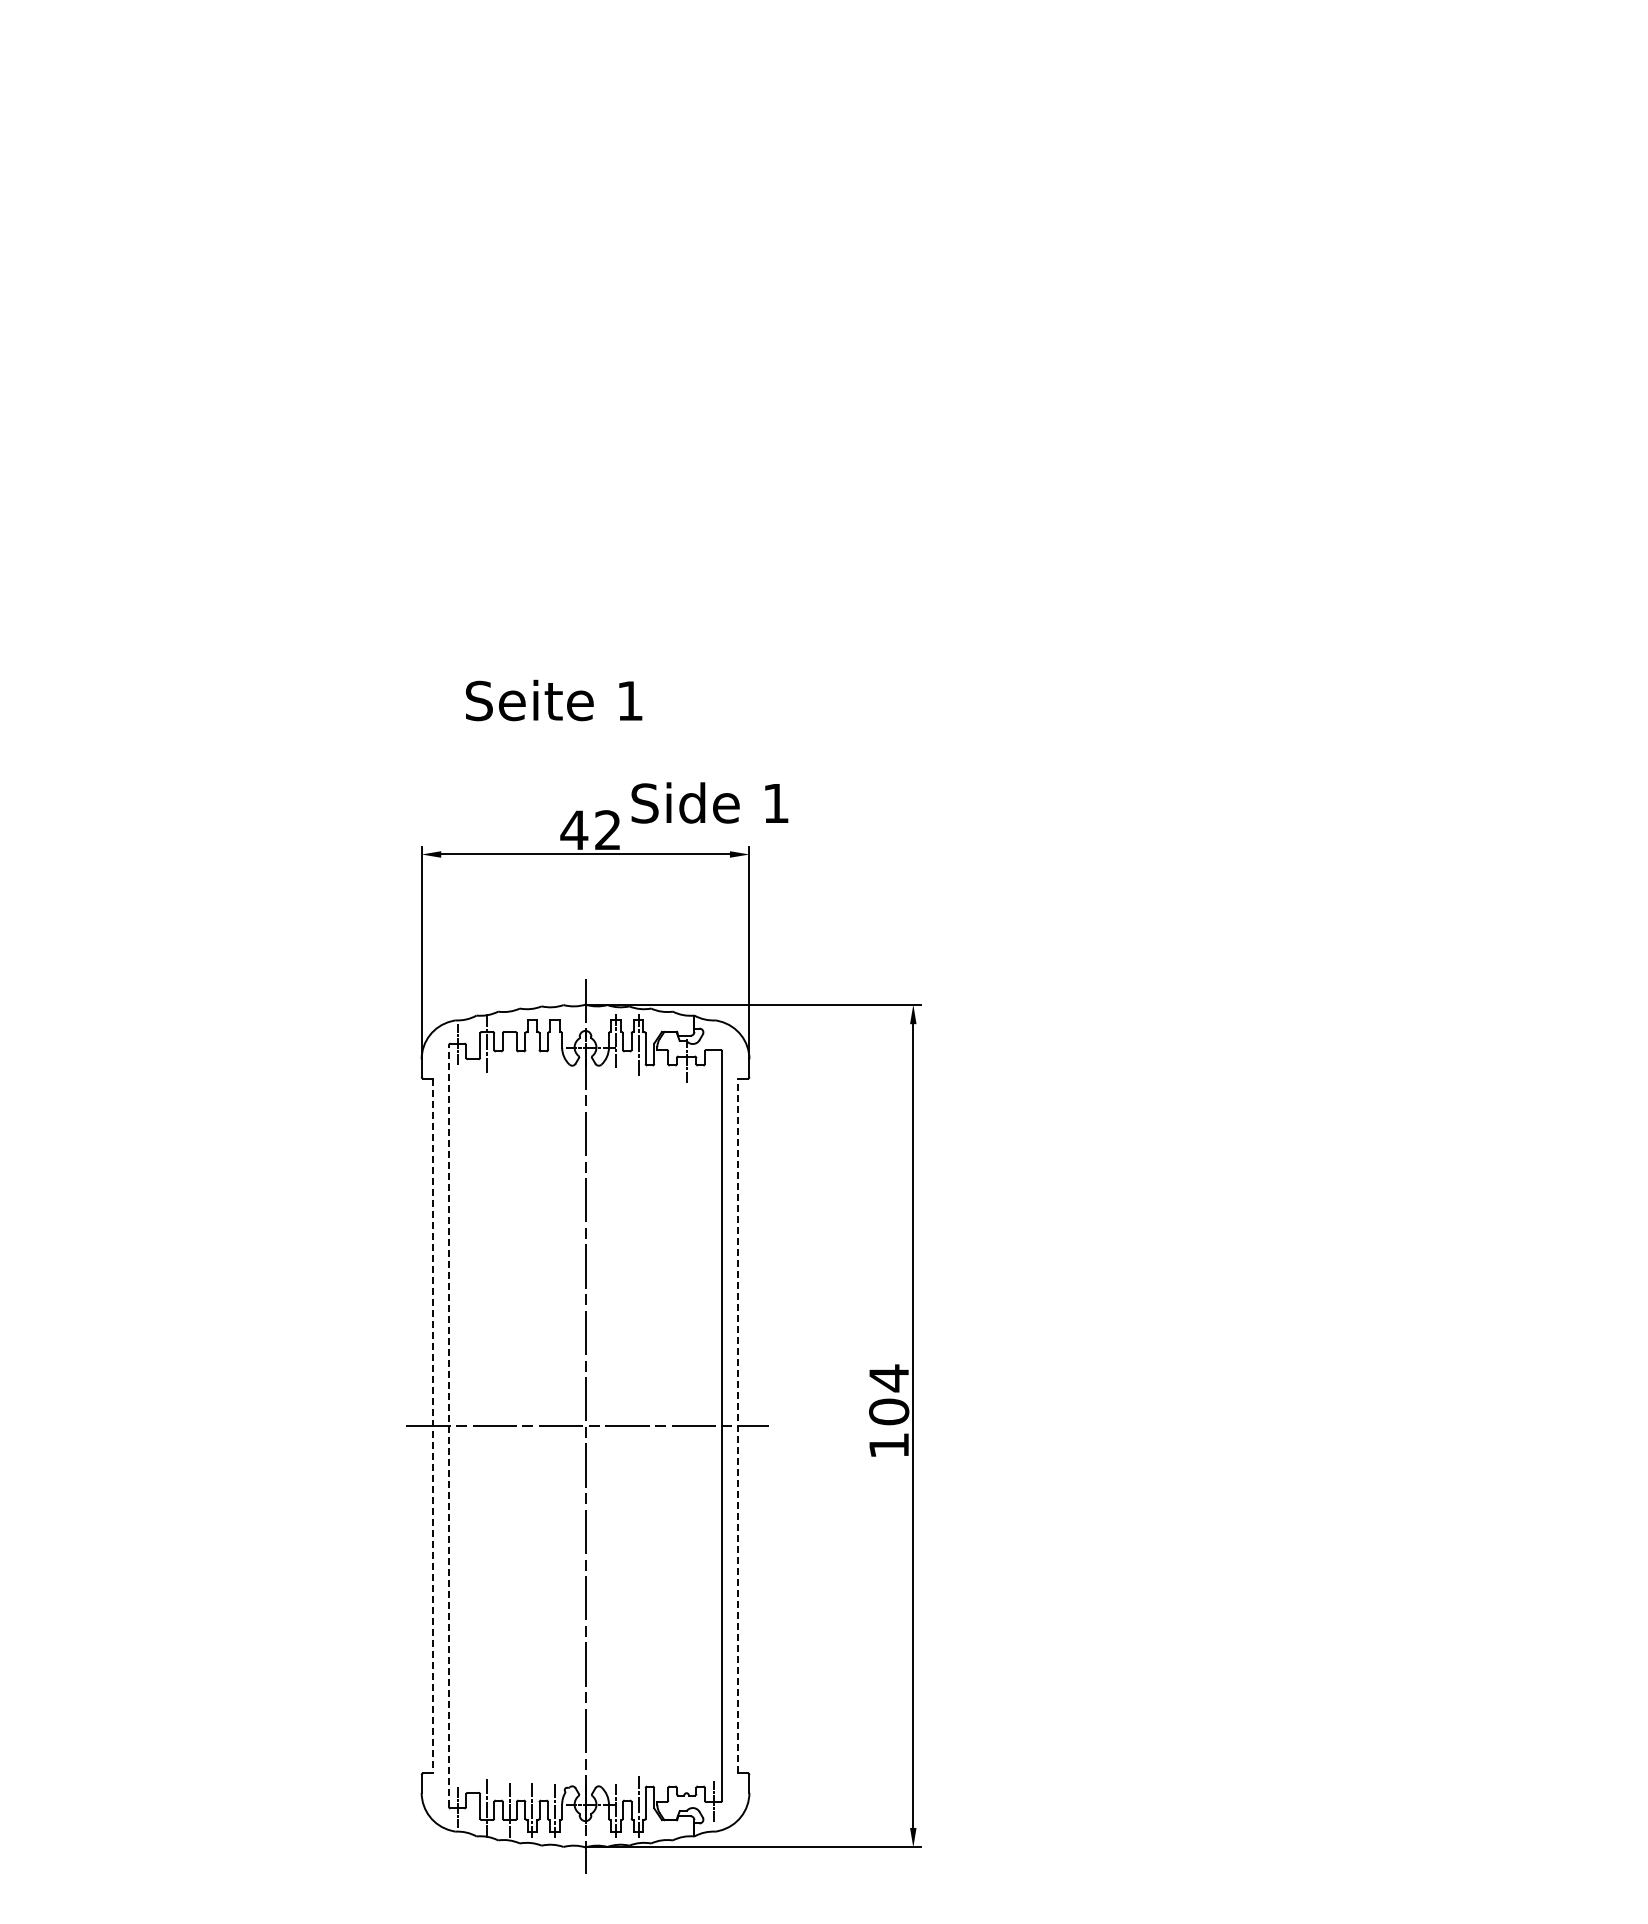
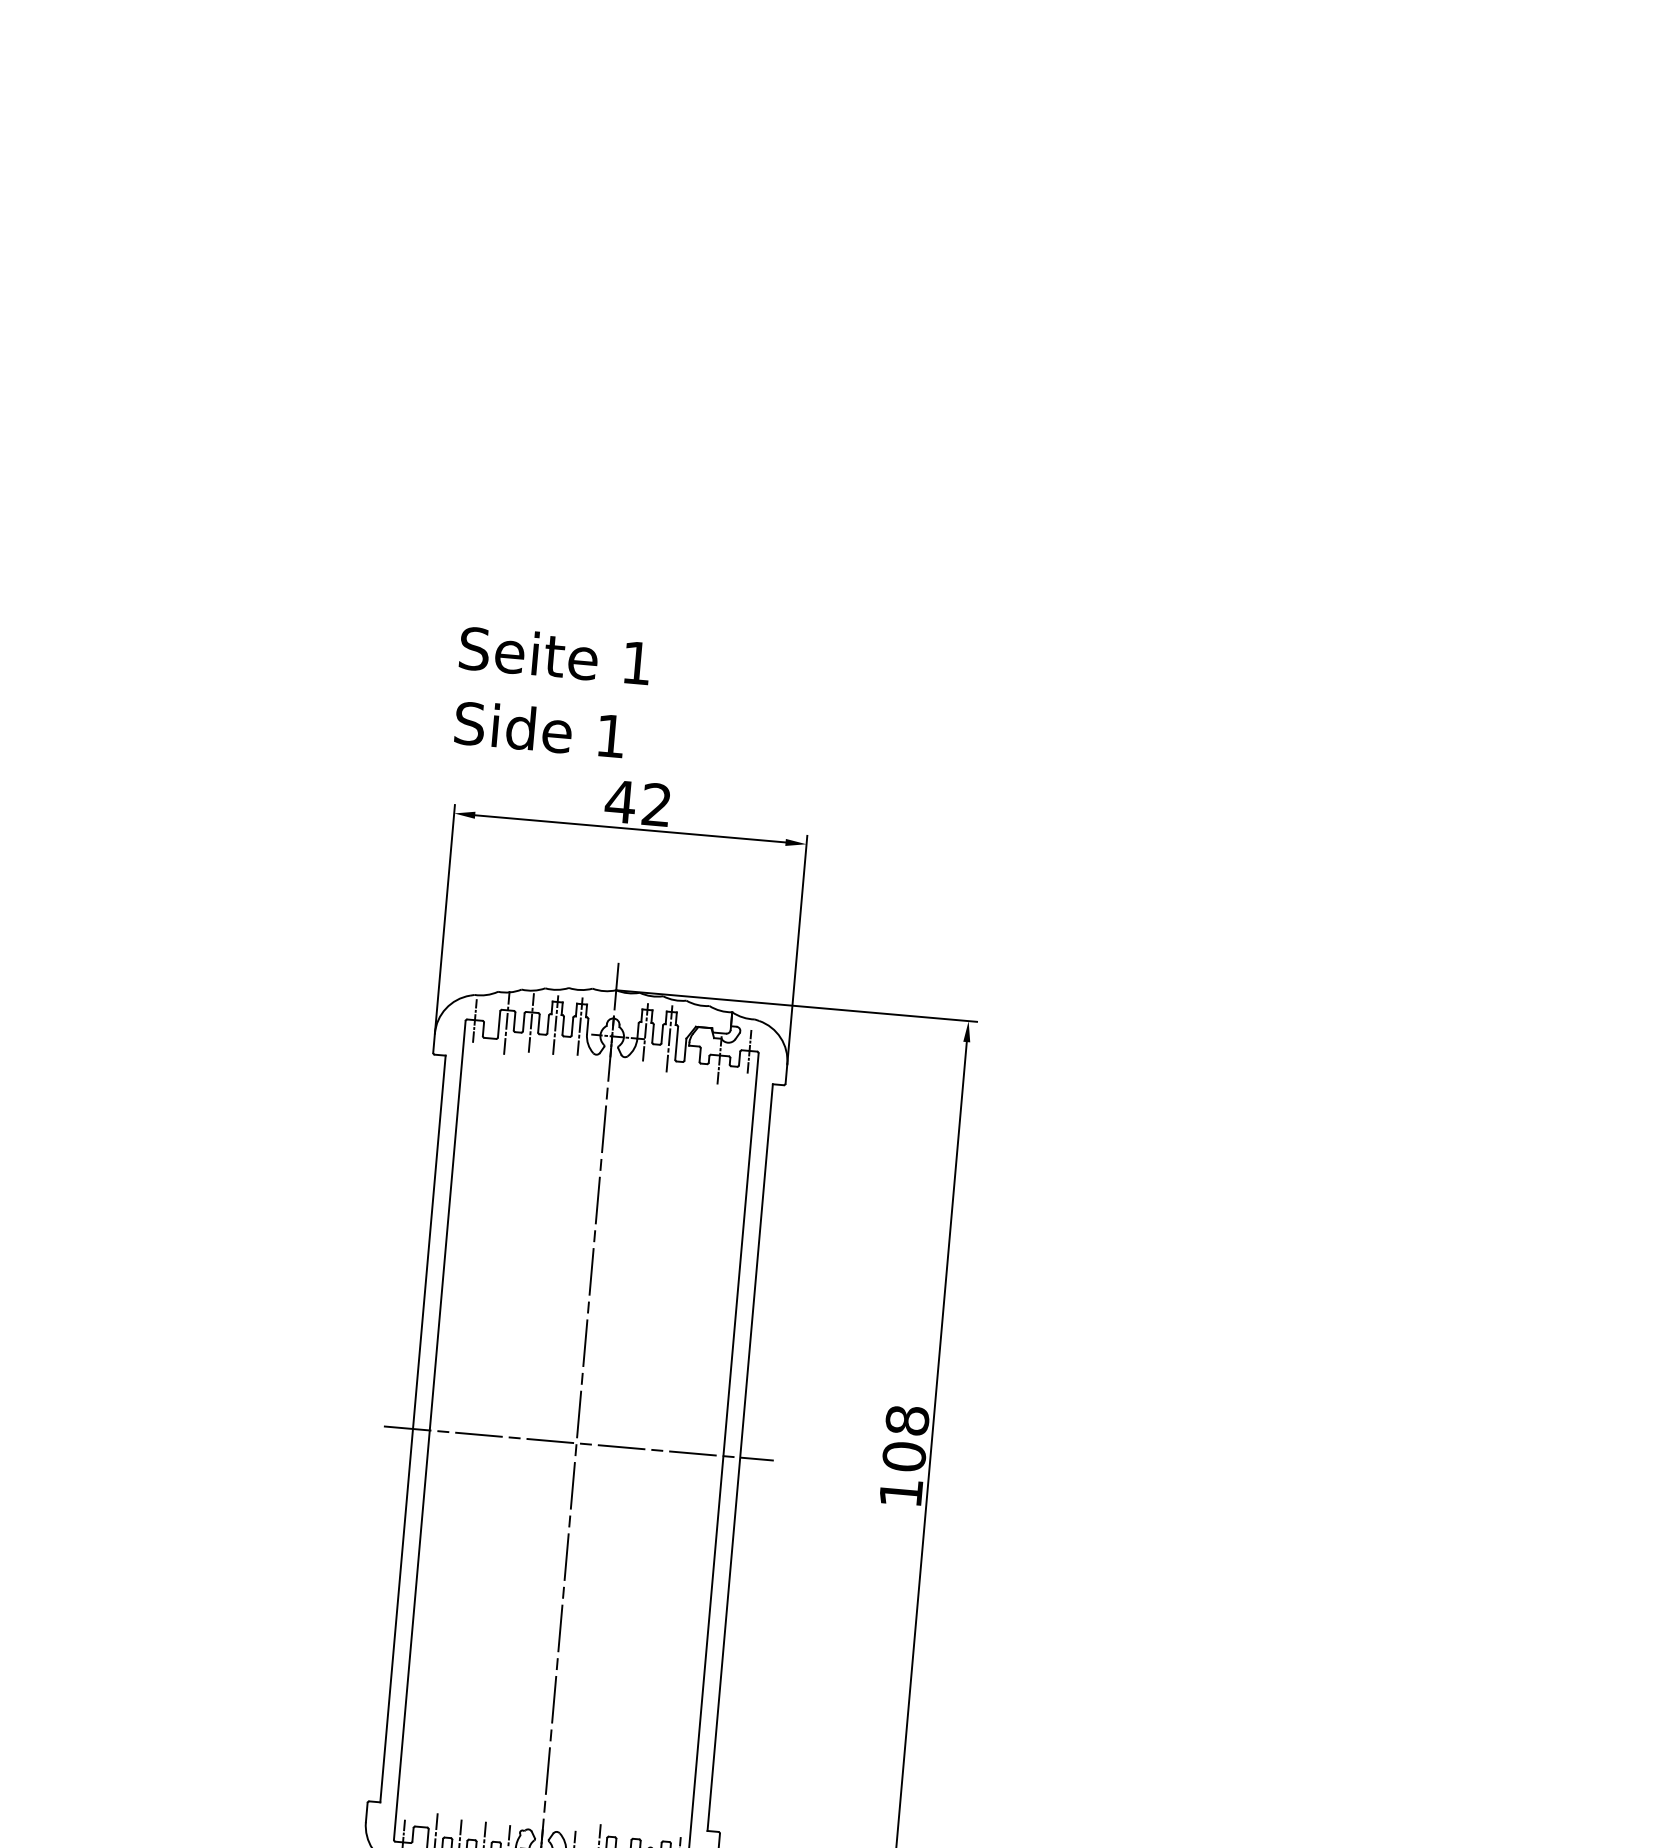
text: (554, 700) -> (555, 655), moved
text: (709, 802) -> (539, 728), moved
line: (555, 1040) -> (580, 1026), added
line: (509, 1041) -> (531, 1022), added
line: (532, 1041) -> (555, 1024), added
line: (713, 1050) -> (749, 1051), added
text: (889, 1378) -> (907, 1420), 104 -> 108
line: (737, 1425) -> (740, 1457), dashed -> solid
line: (433, 1426) -> (413, 1429), dashed -> solid
line: (448, 1426) -> (429, 1430), dashed -> solid

